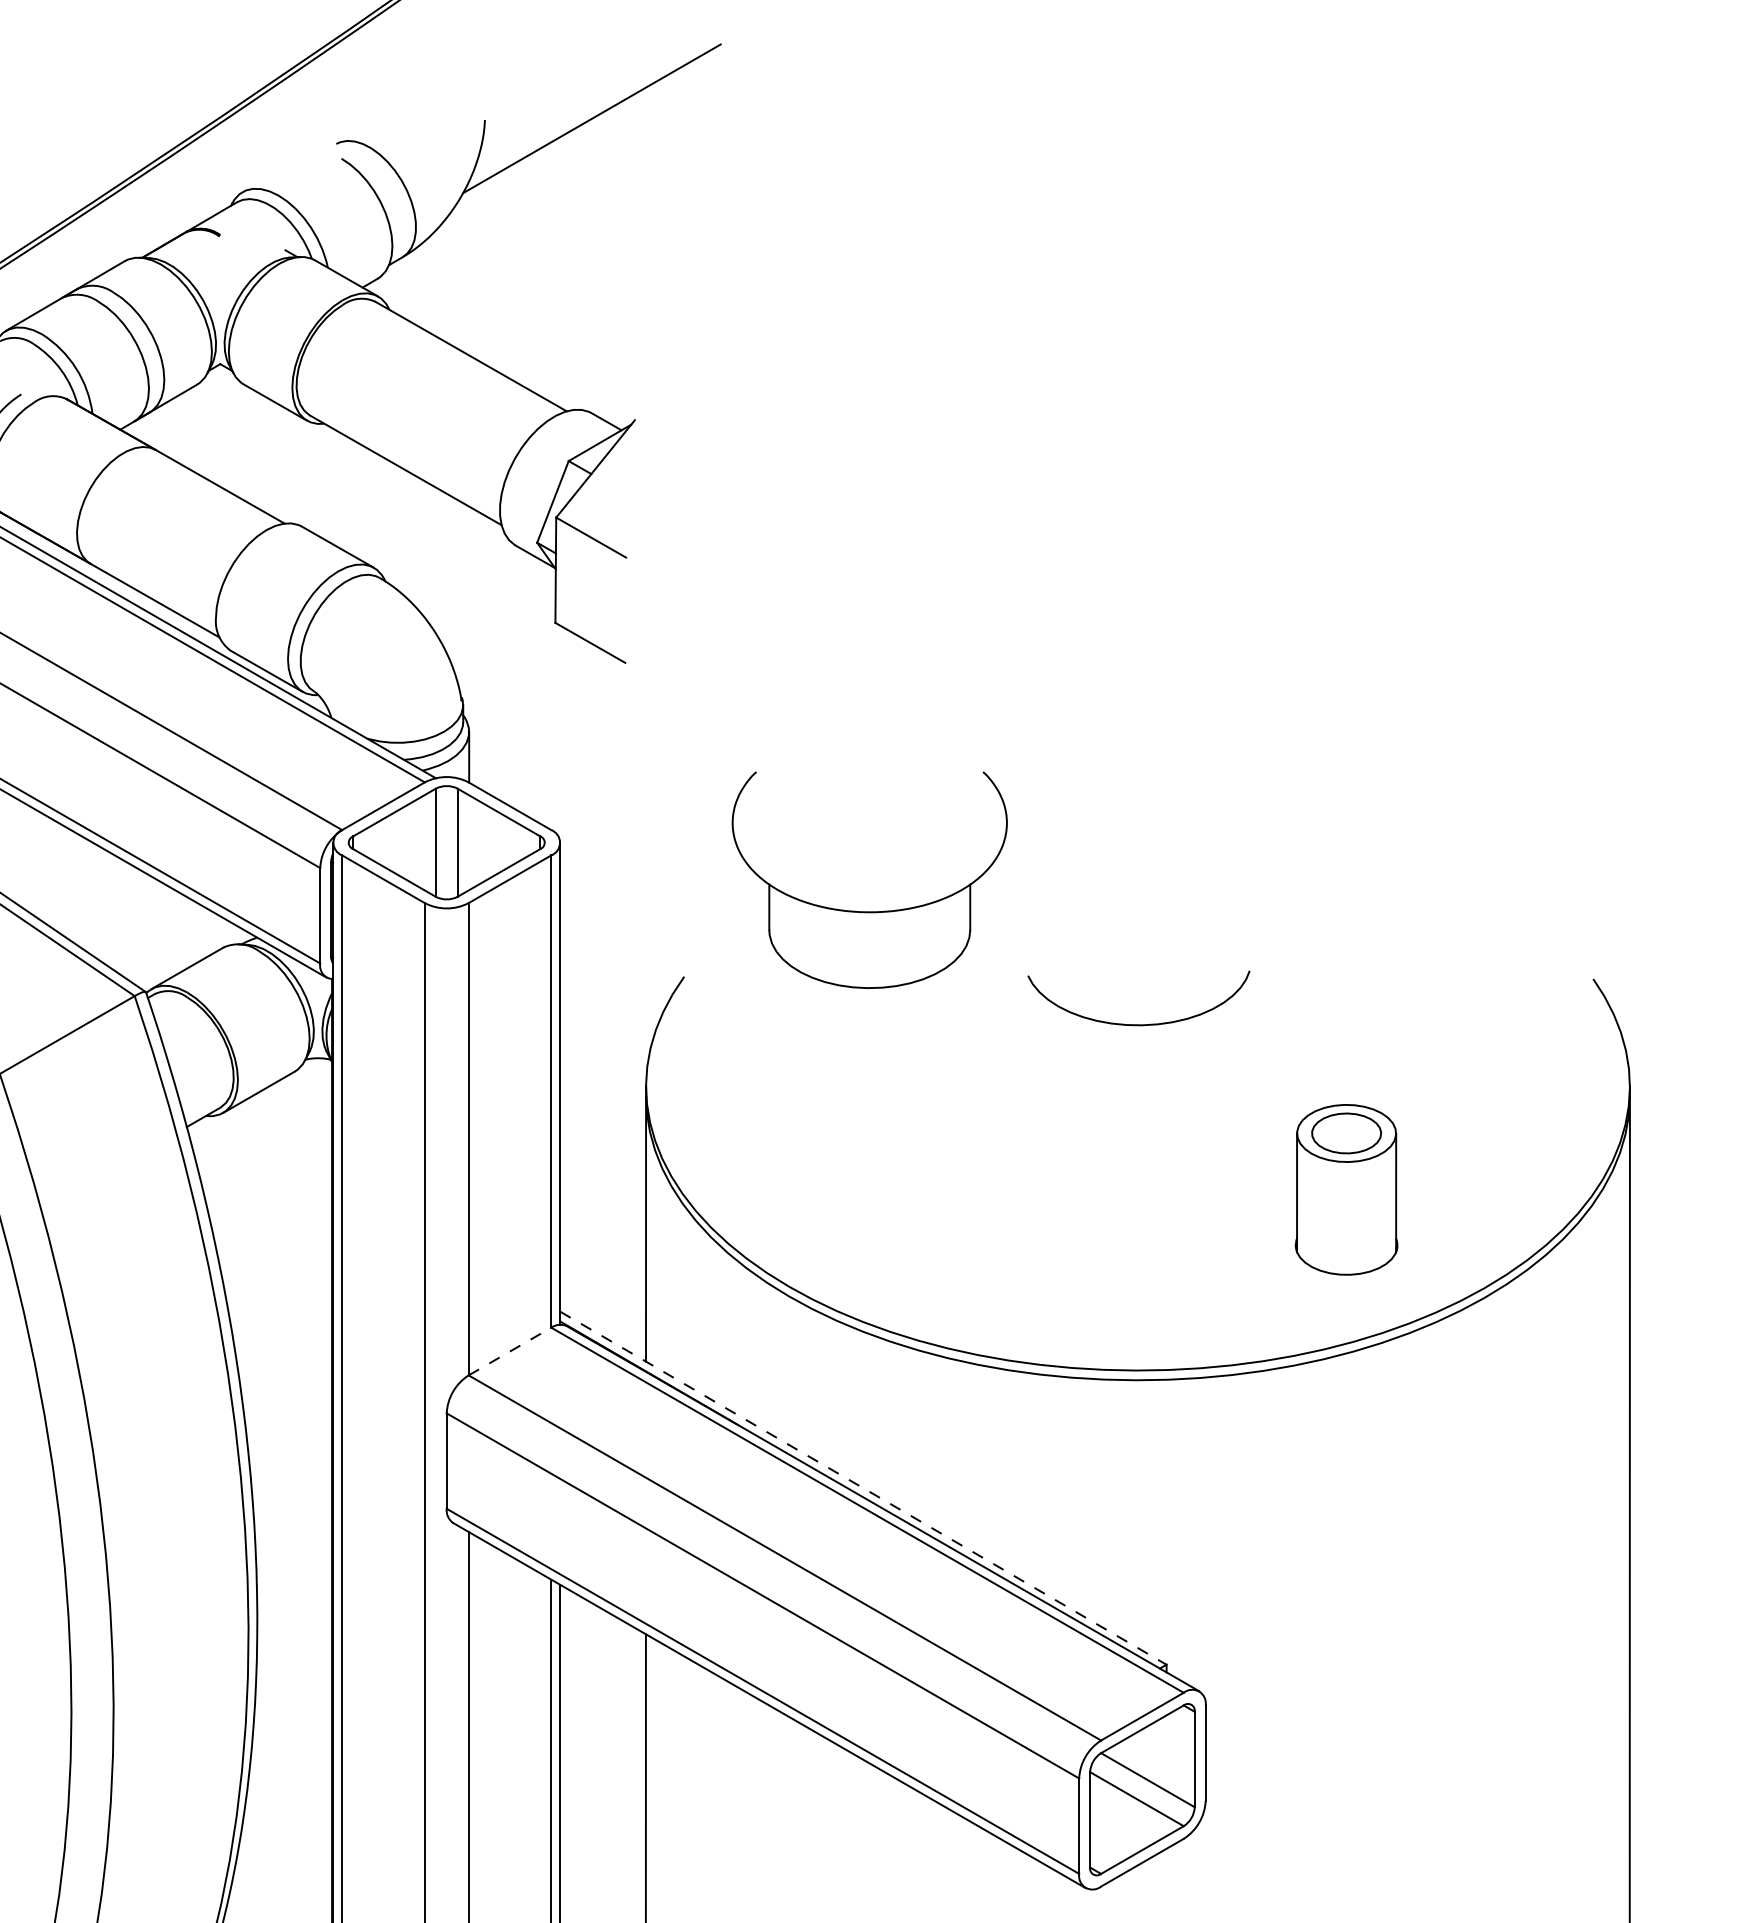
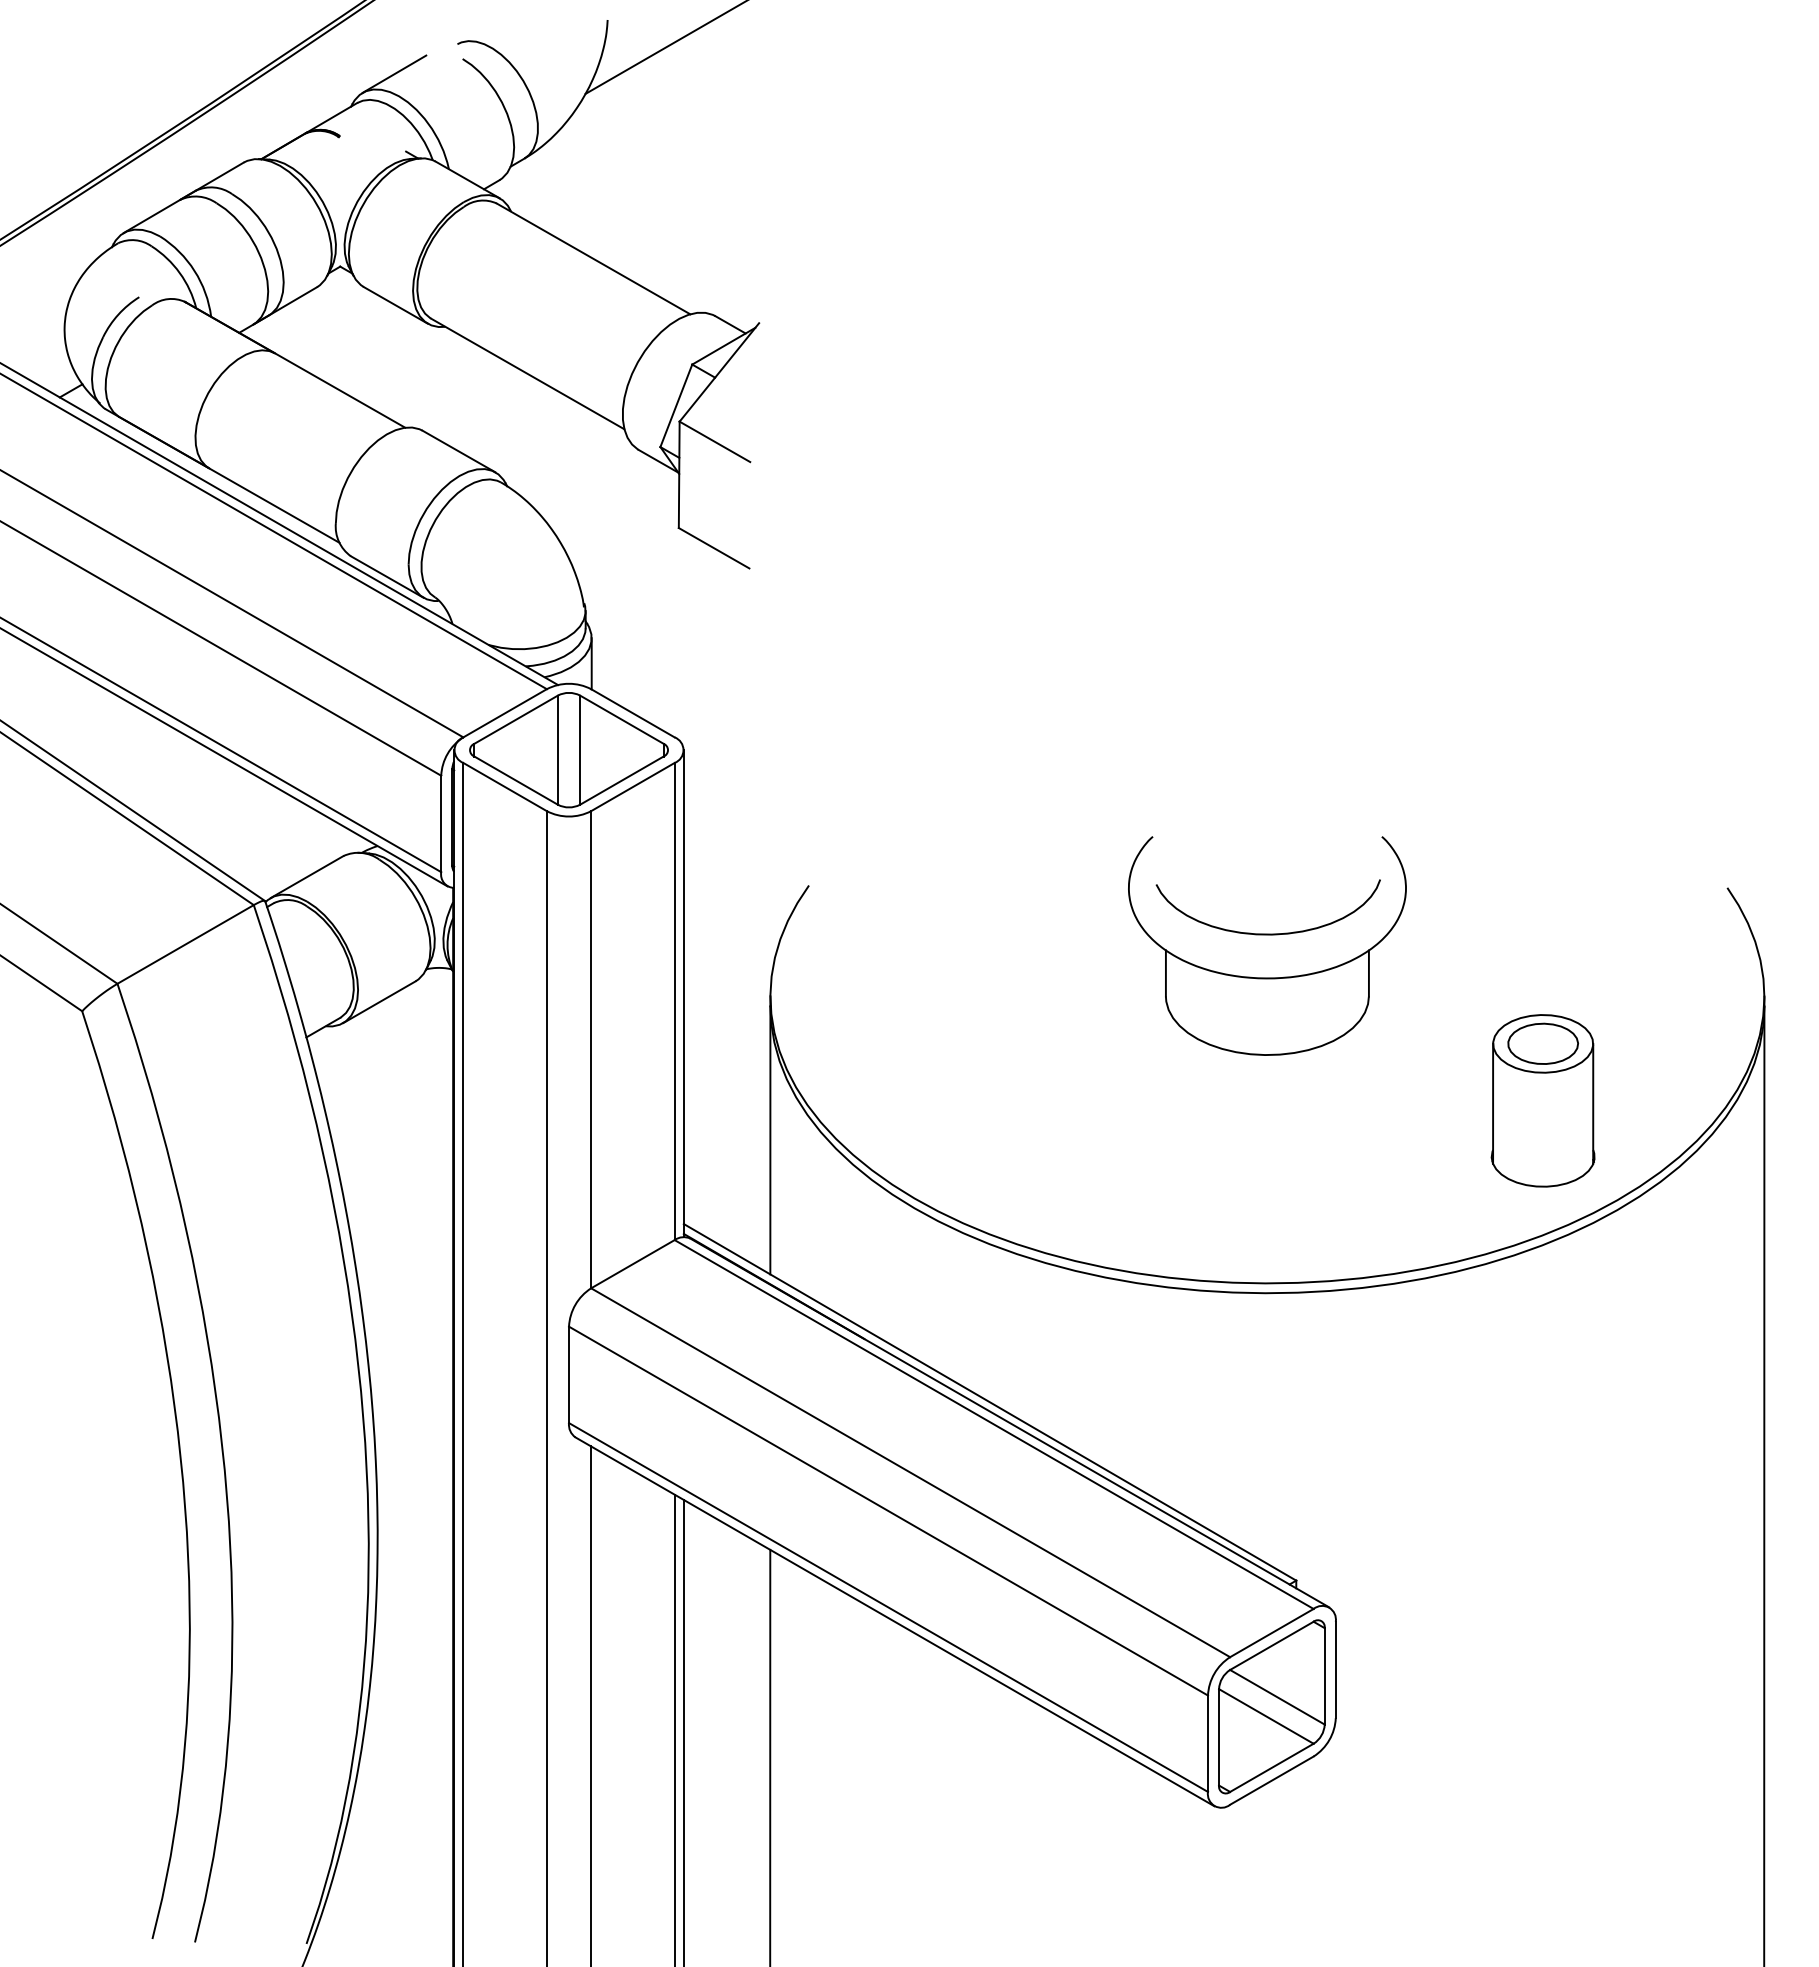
line: (273, 172) -> (394, 73), added
part: (869, 911) -> (1267, 977), moved
part: (1345, 1189) -> (1542, 1100), moved
line: (510, 1350) -> (633, 1263), dashed -> solid
line: (863, 1488) -> (990, 1402), dashed -> solid

